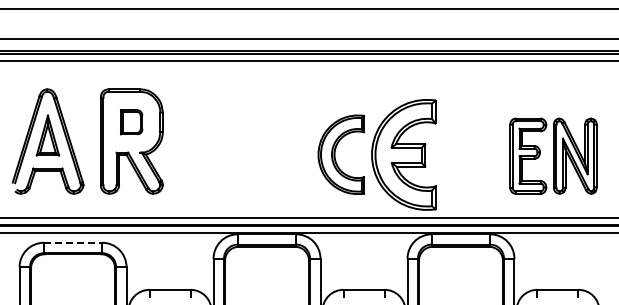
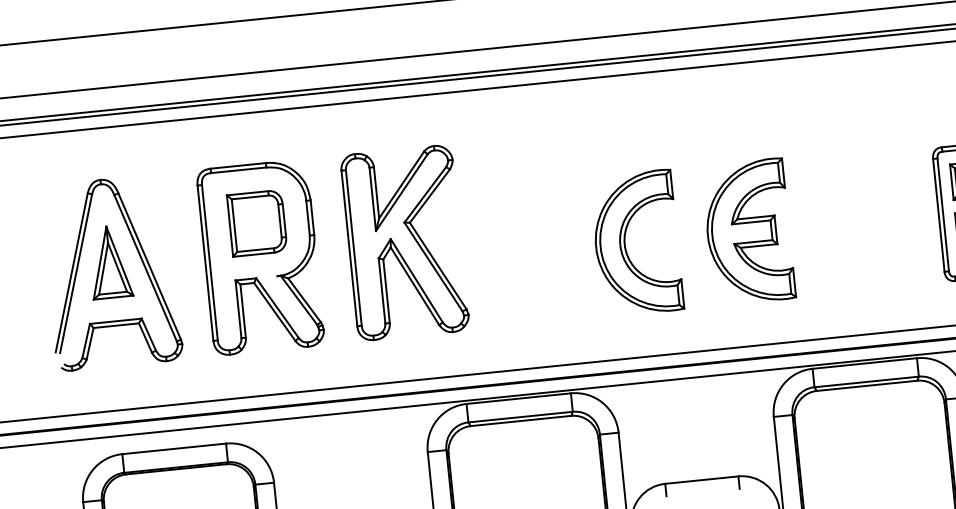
part: (131, 122) -> (256, 223), size x1.43
part: (212, 141) -> (404, 242), added
part: (403, 154) -> (747, 231), size x0.71
line: (73, 242) -> (174, 448), dashed -> solid

